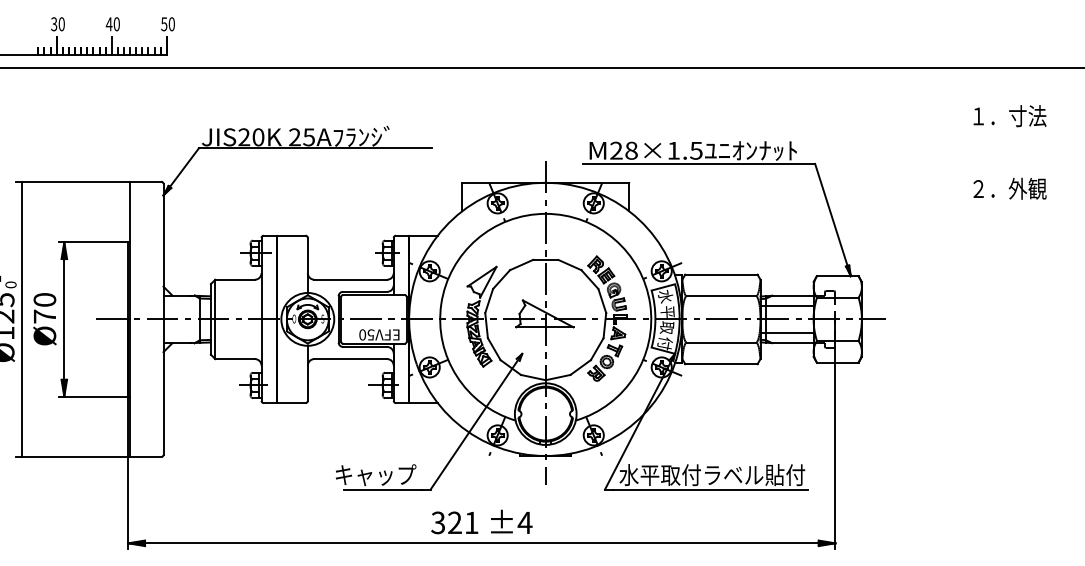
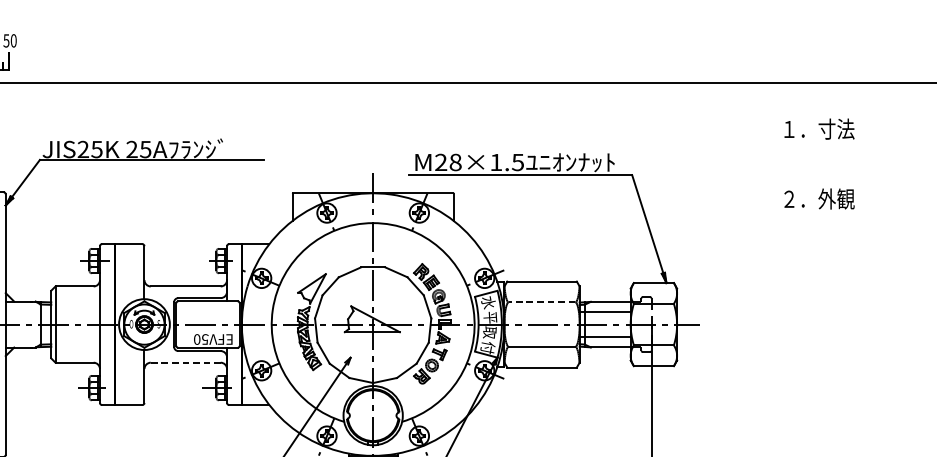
text: (258, 137) -> (97, 149), JIS20K -> JIS25K
line: (721, 296) -> (542, 302), solid -> dashed
line: (351, 359) -> (186, 363), solid -> dashed

